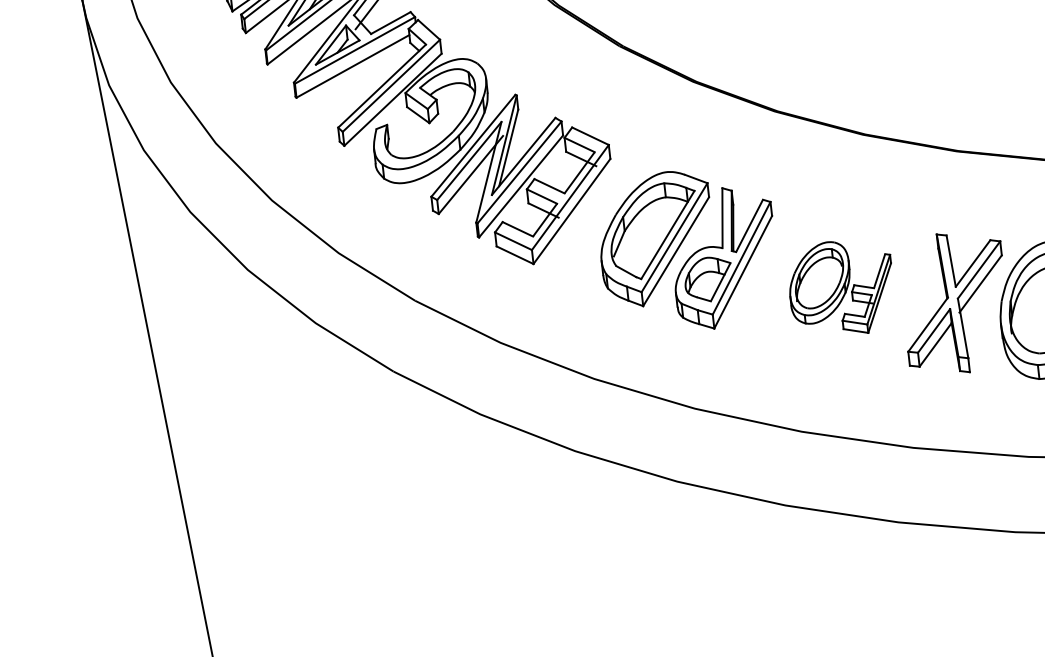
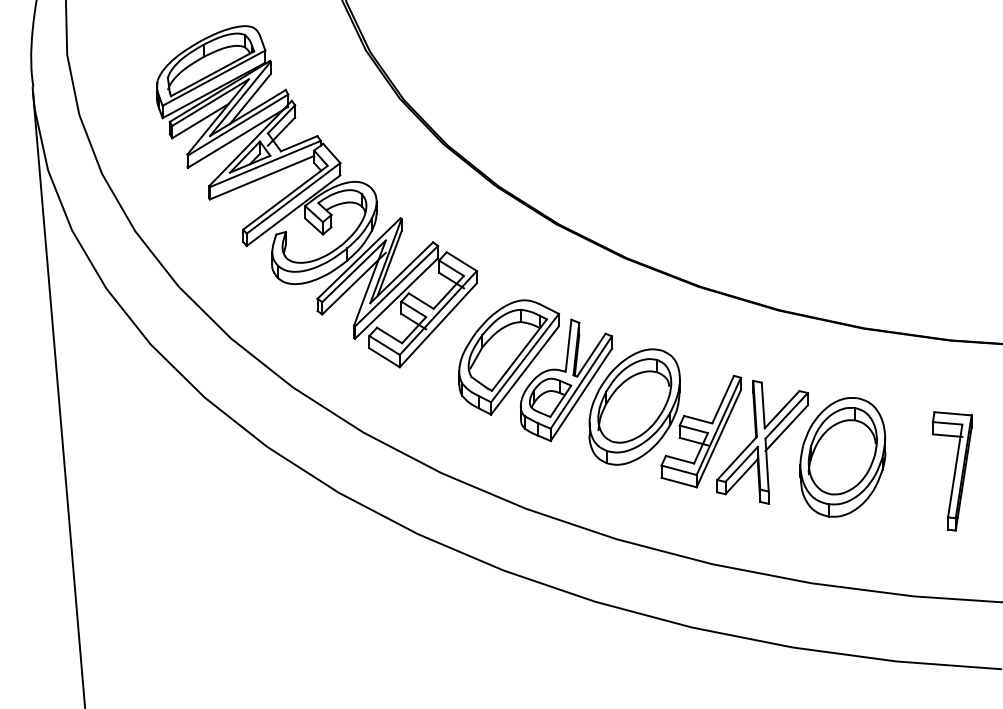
part: (841, 288) -> (665, 418), size x1.67

